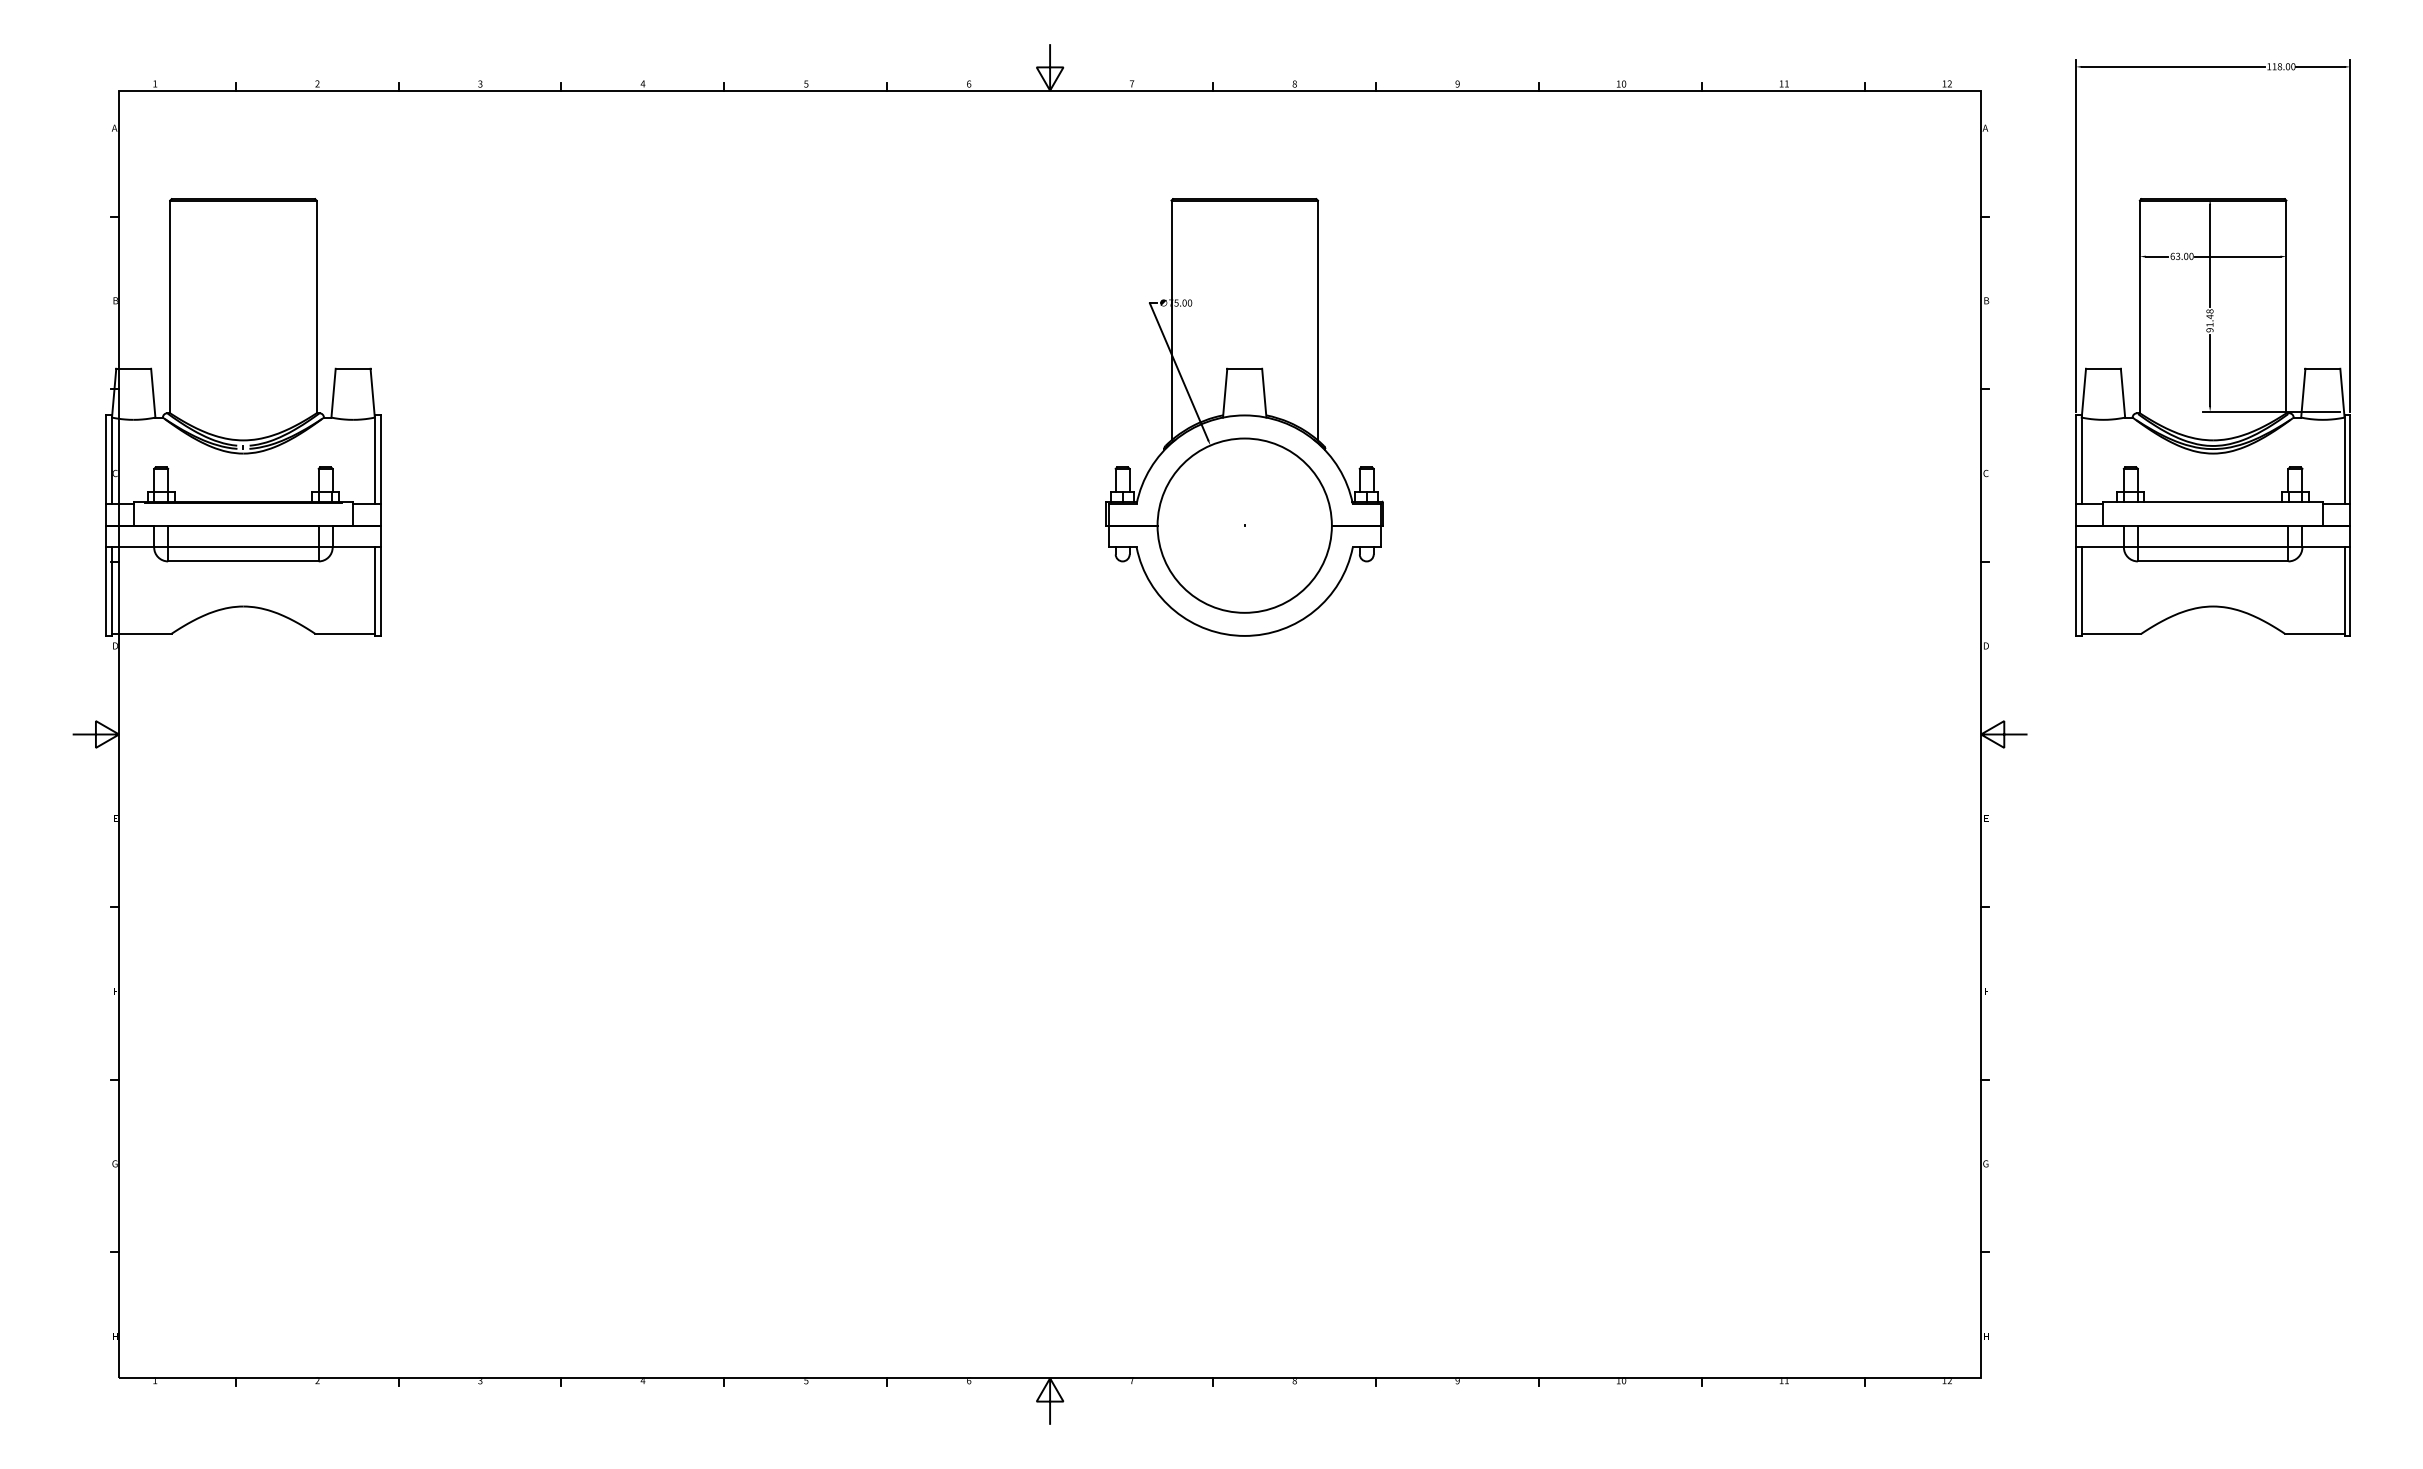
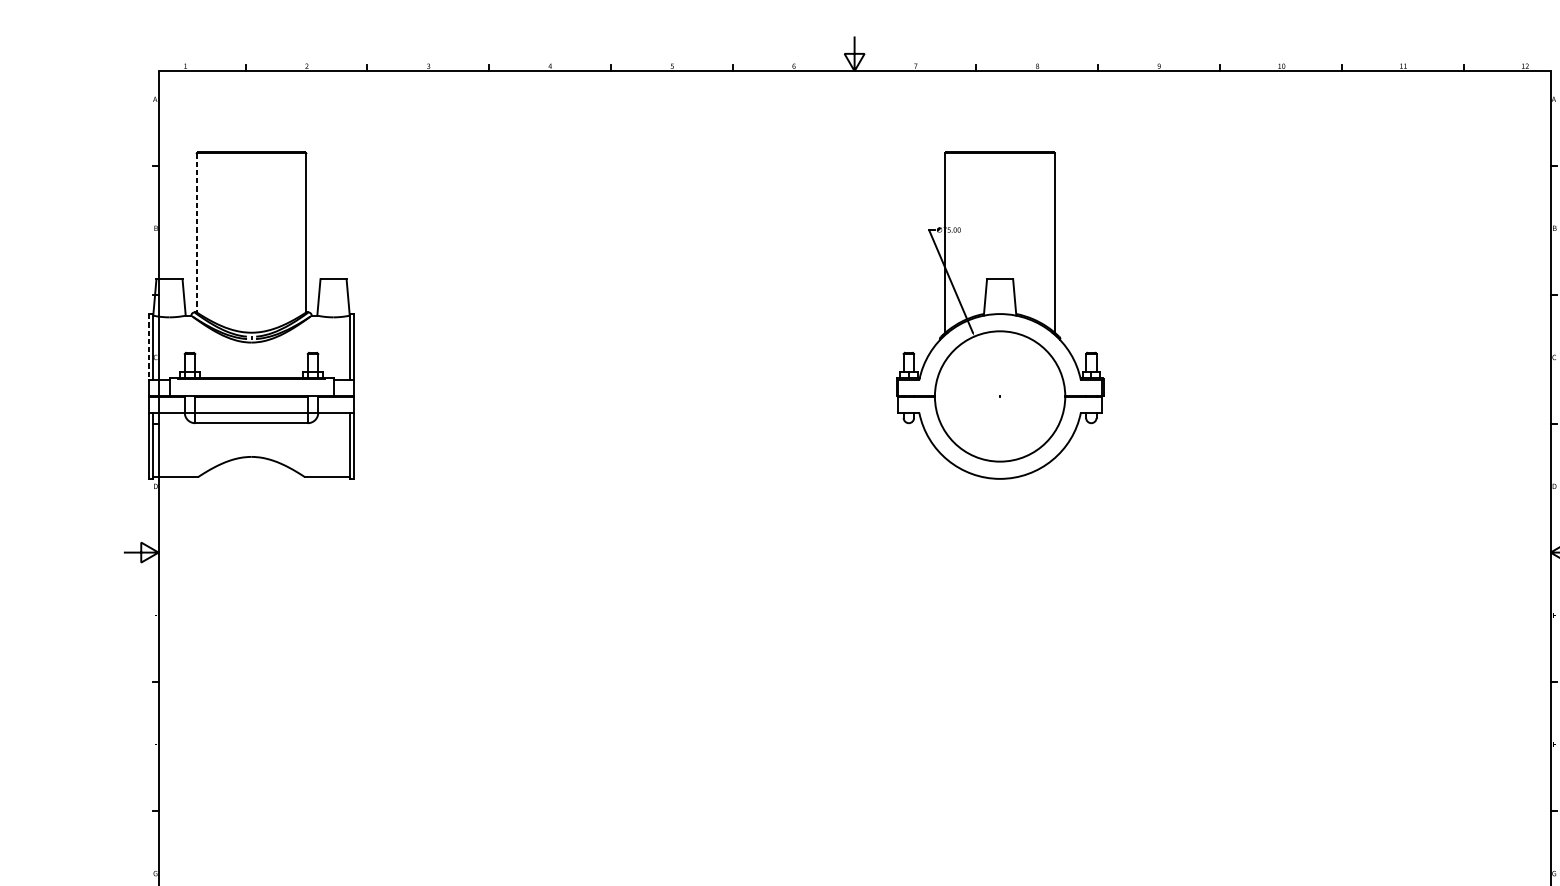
line: (170, 307) -> (197, 233), solid -> dashed
line: (106, 460) -> (149, 347), solid -> dashed

